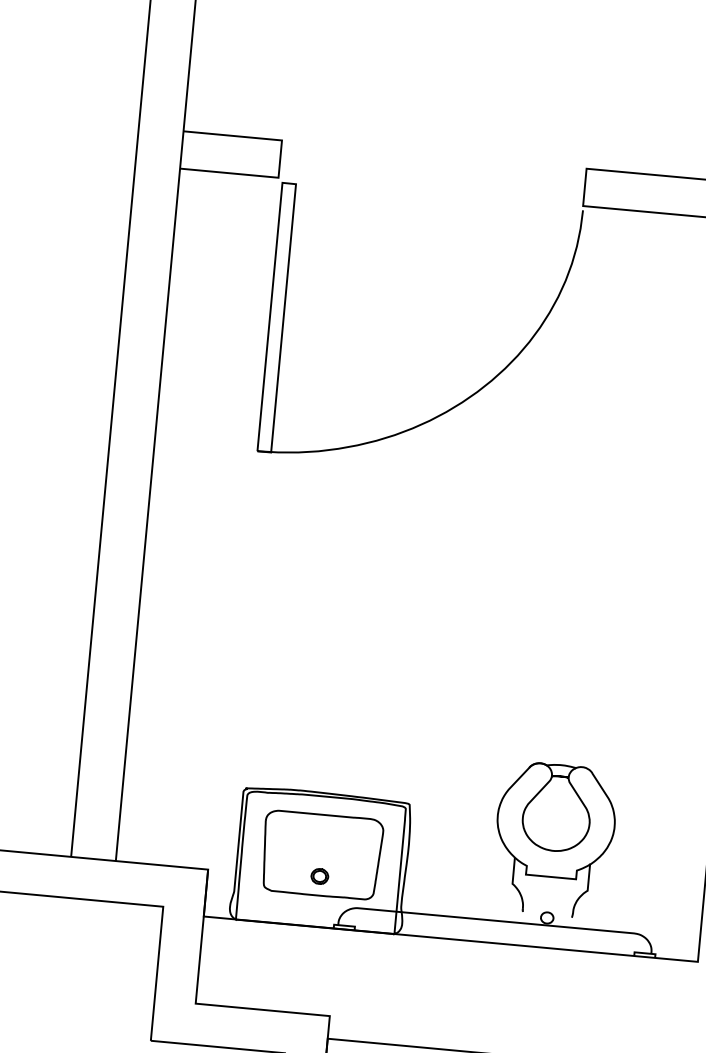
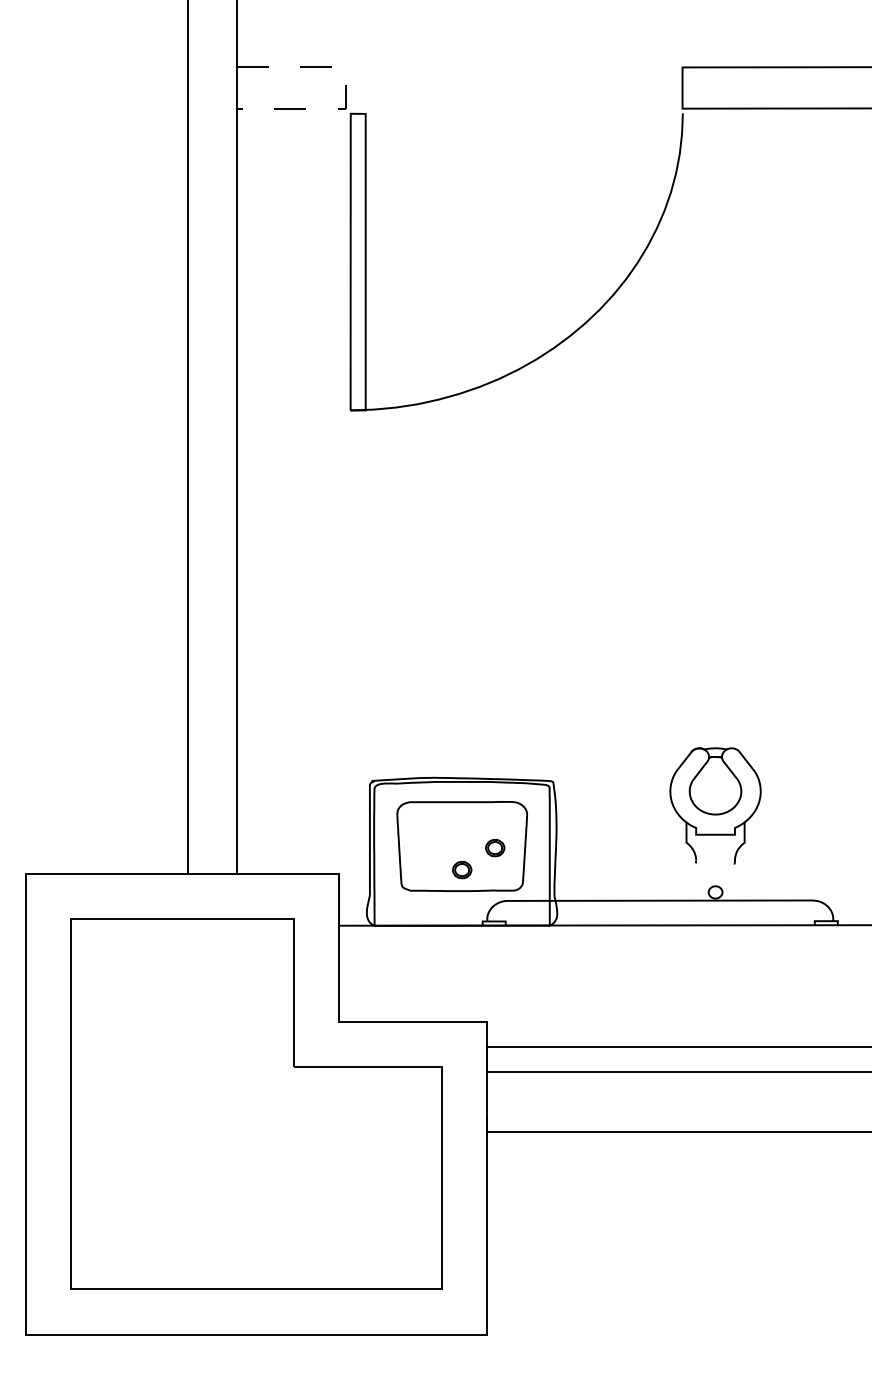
line: (279, 159) -> (345, 88), solid -> dashed
part: (554, 839) -> (715, 805), size x0.7
part: (351, 858) -> (495, 847), added

